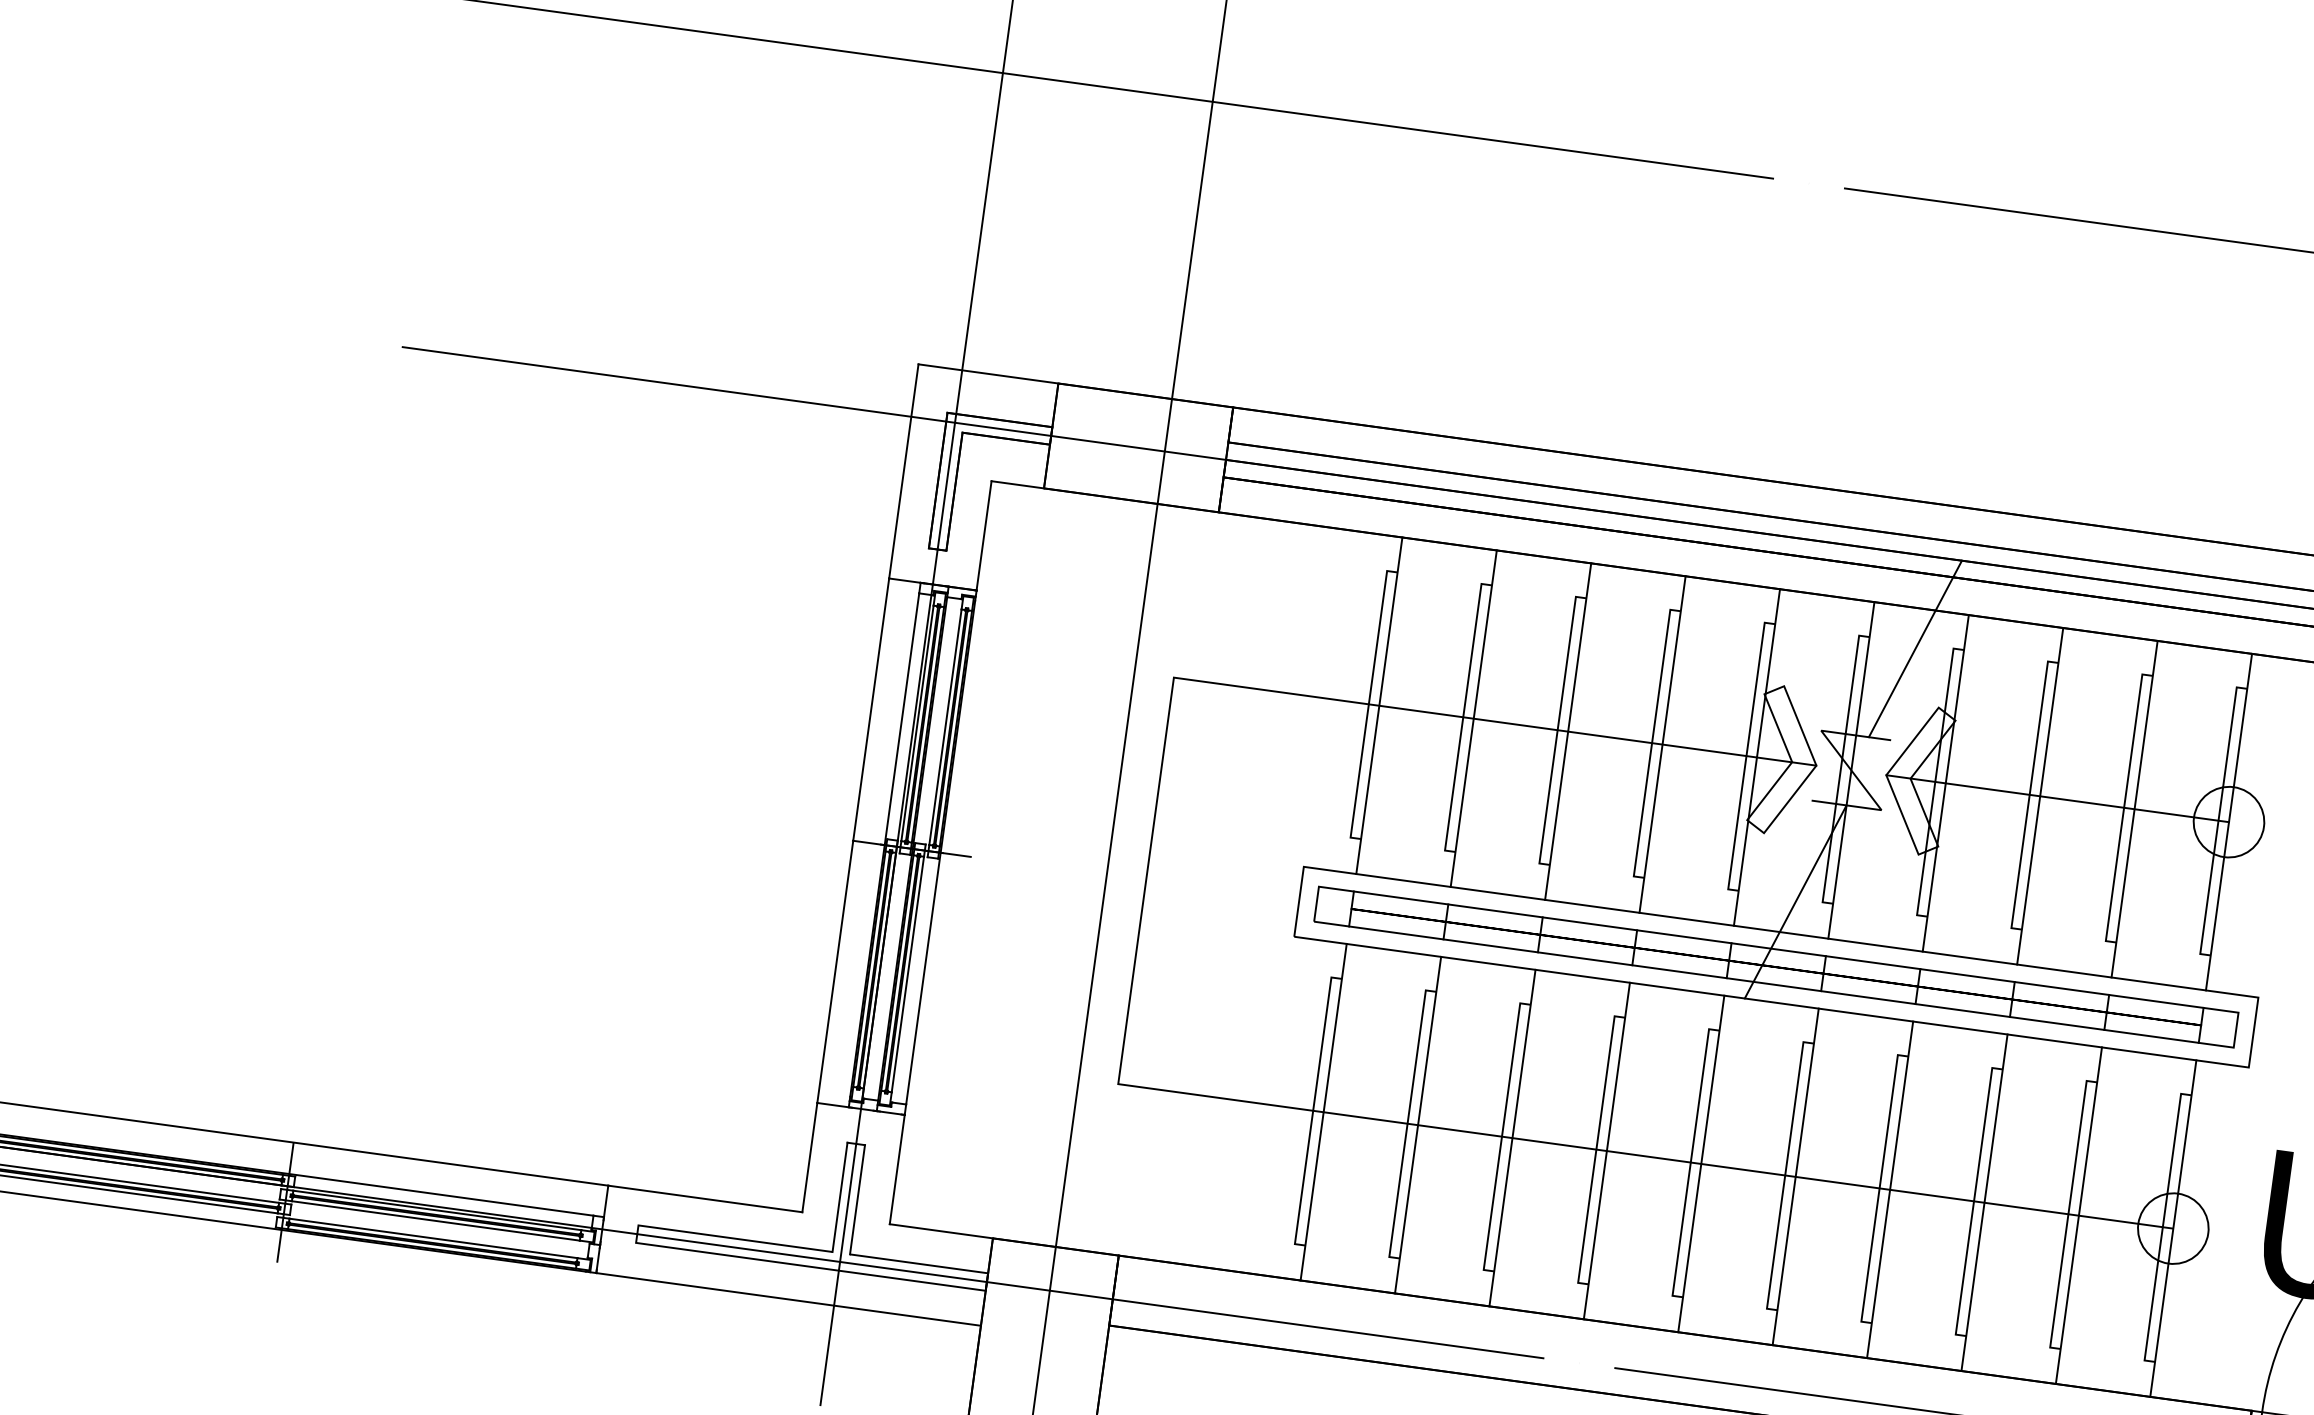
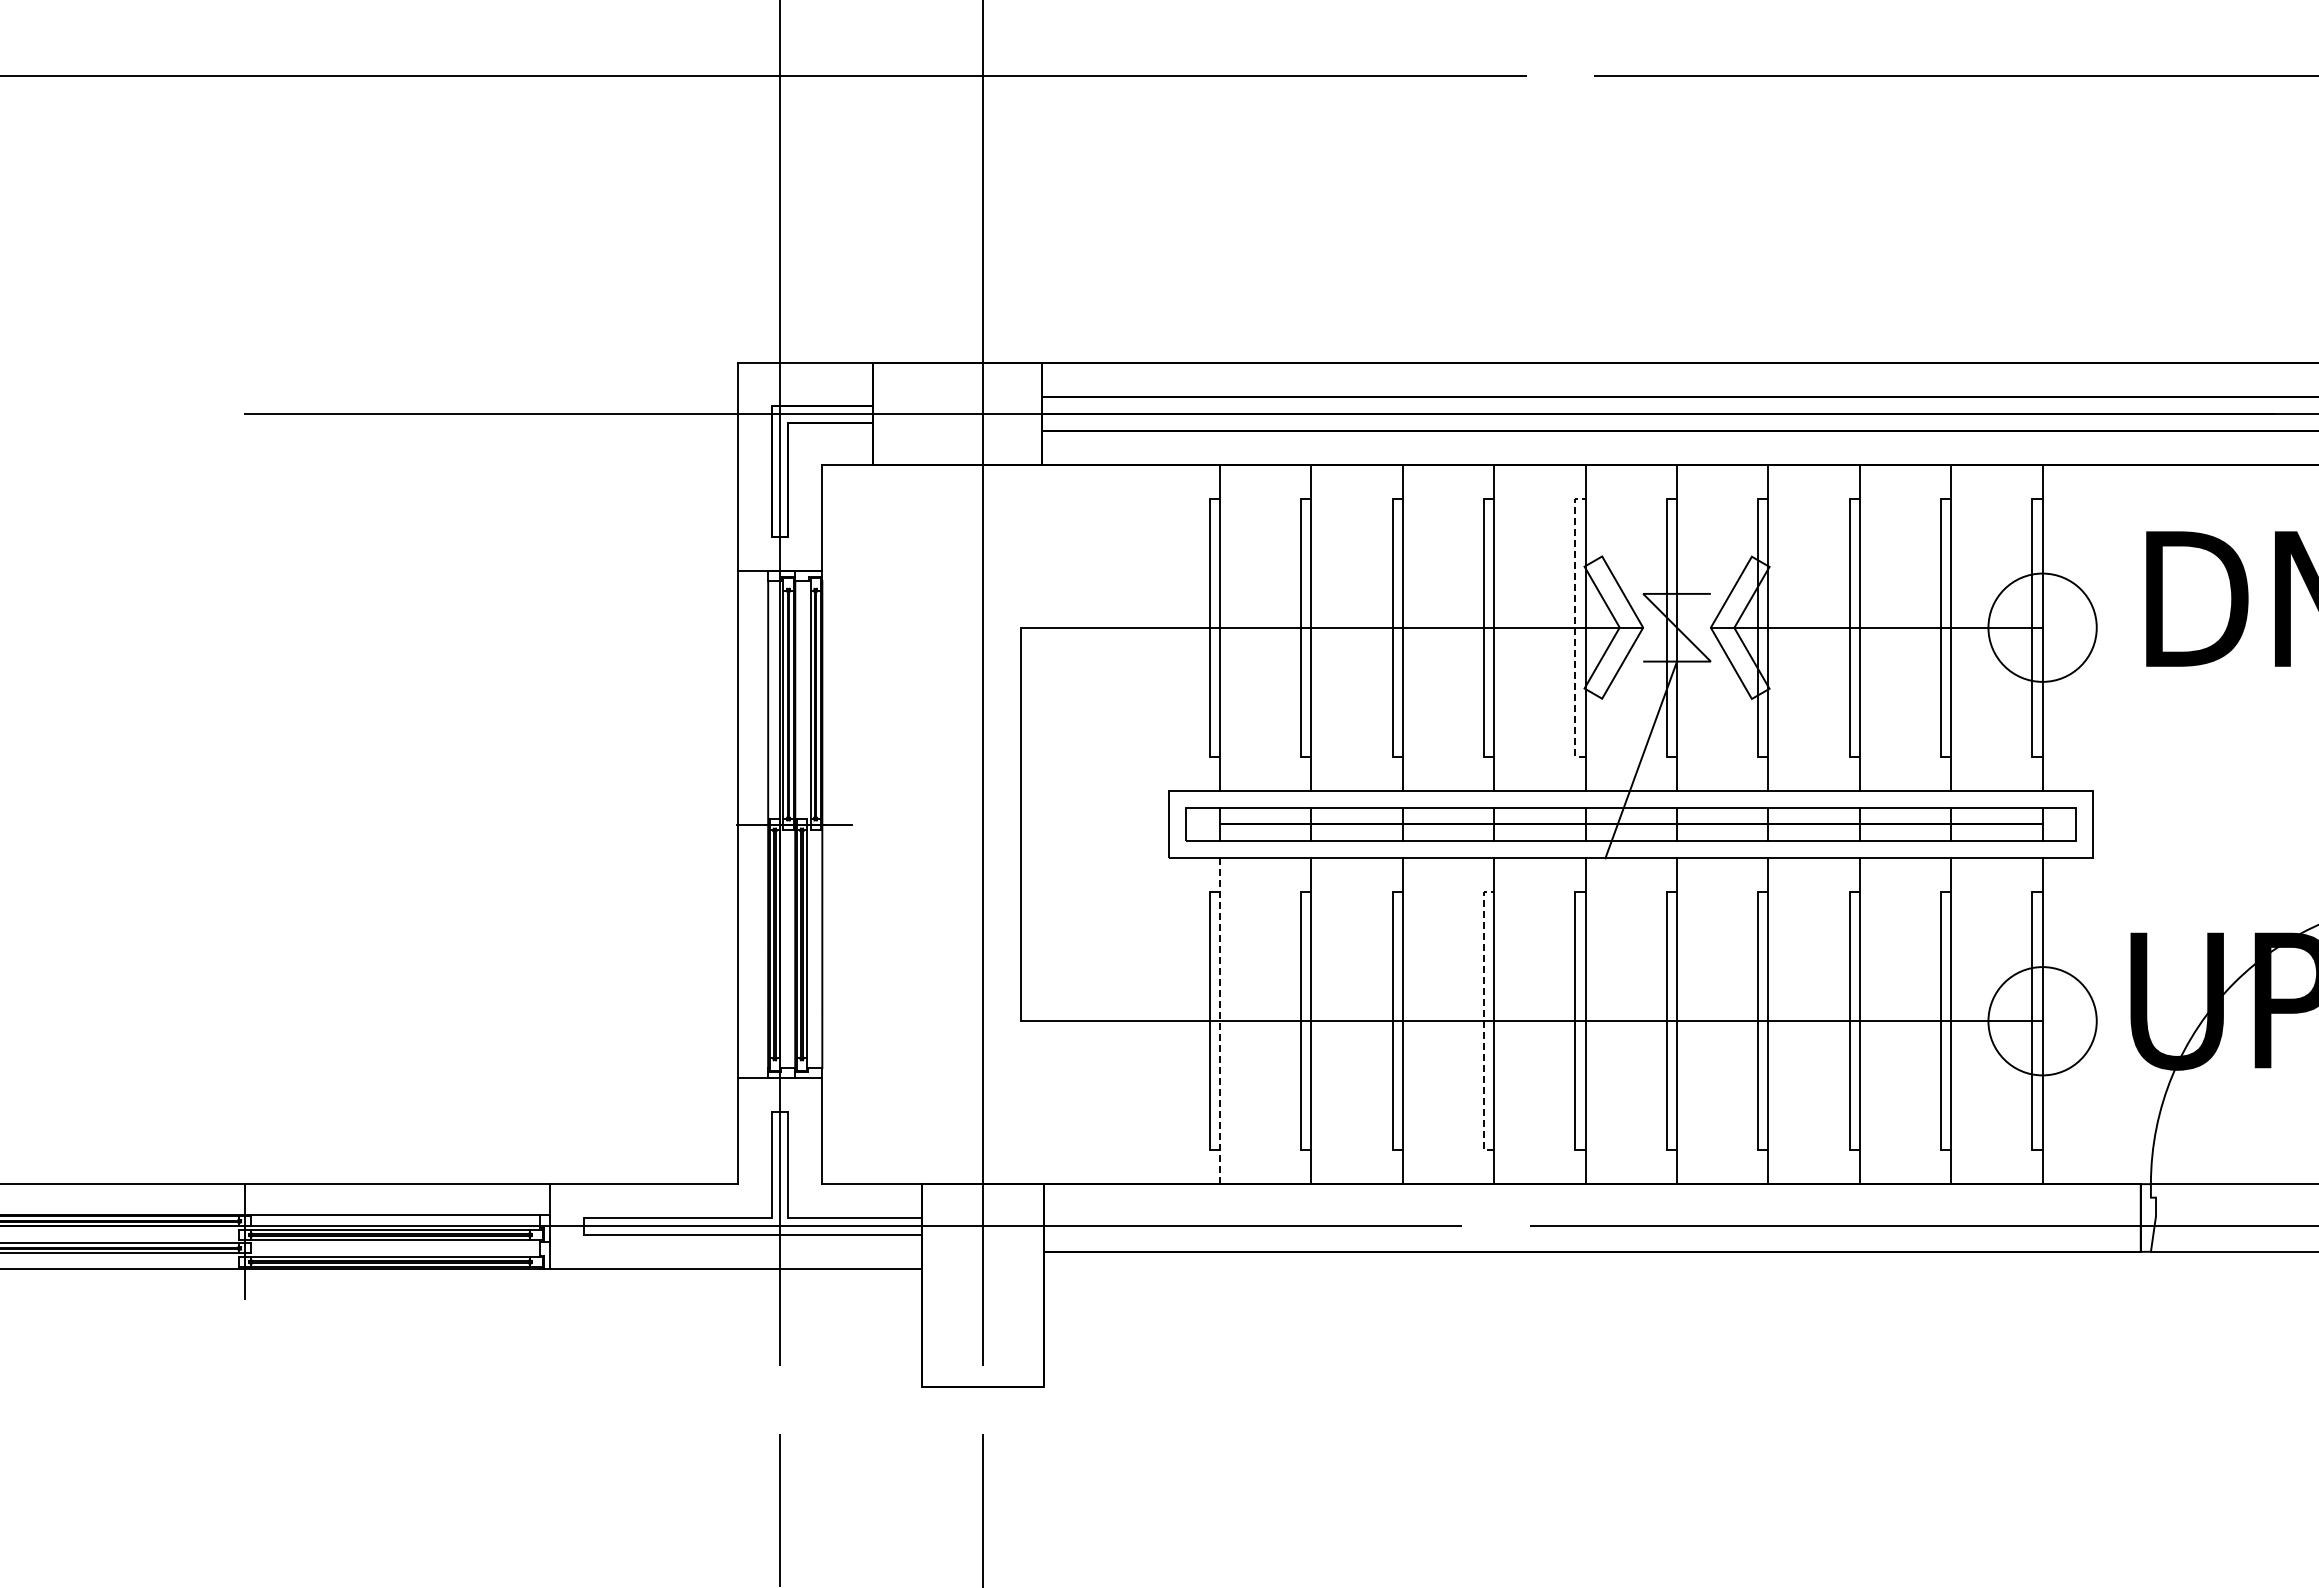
line: (1914, 648) -> (1721, 503), removed
line: (1746, 755) -> (1575, 627), solid -> dashed
circle: (2228, 821) -> (2042, 627), size x1.6
line: (1324, 1112) -> (1220, 1021), solid -> dashed
line: (1596, 1148) -> (1484, 1020), solid -> dashed
circle: (2173, 1228) -> (2042, 1021), size x1.6

